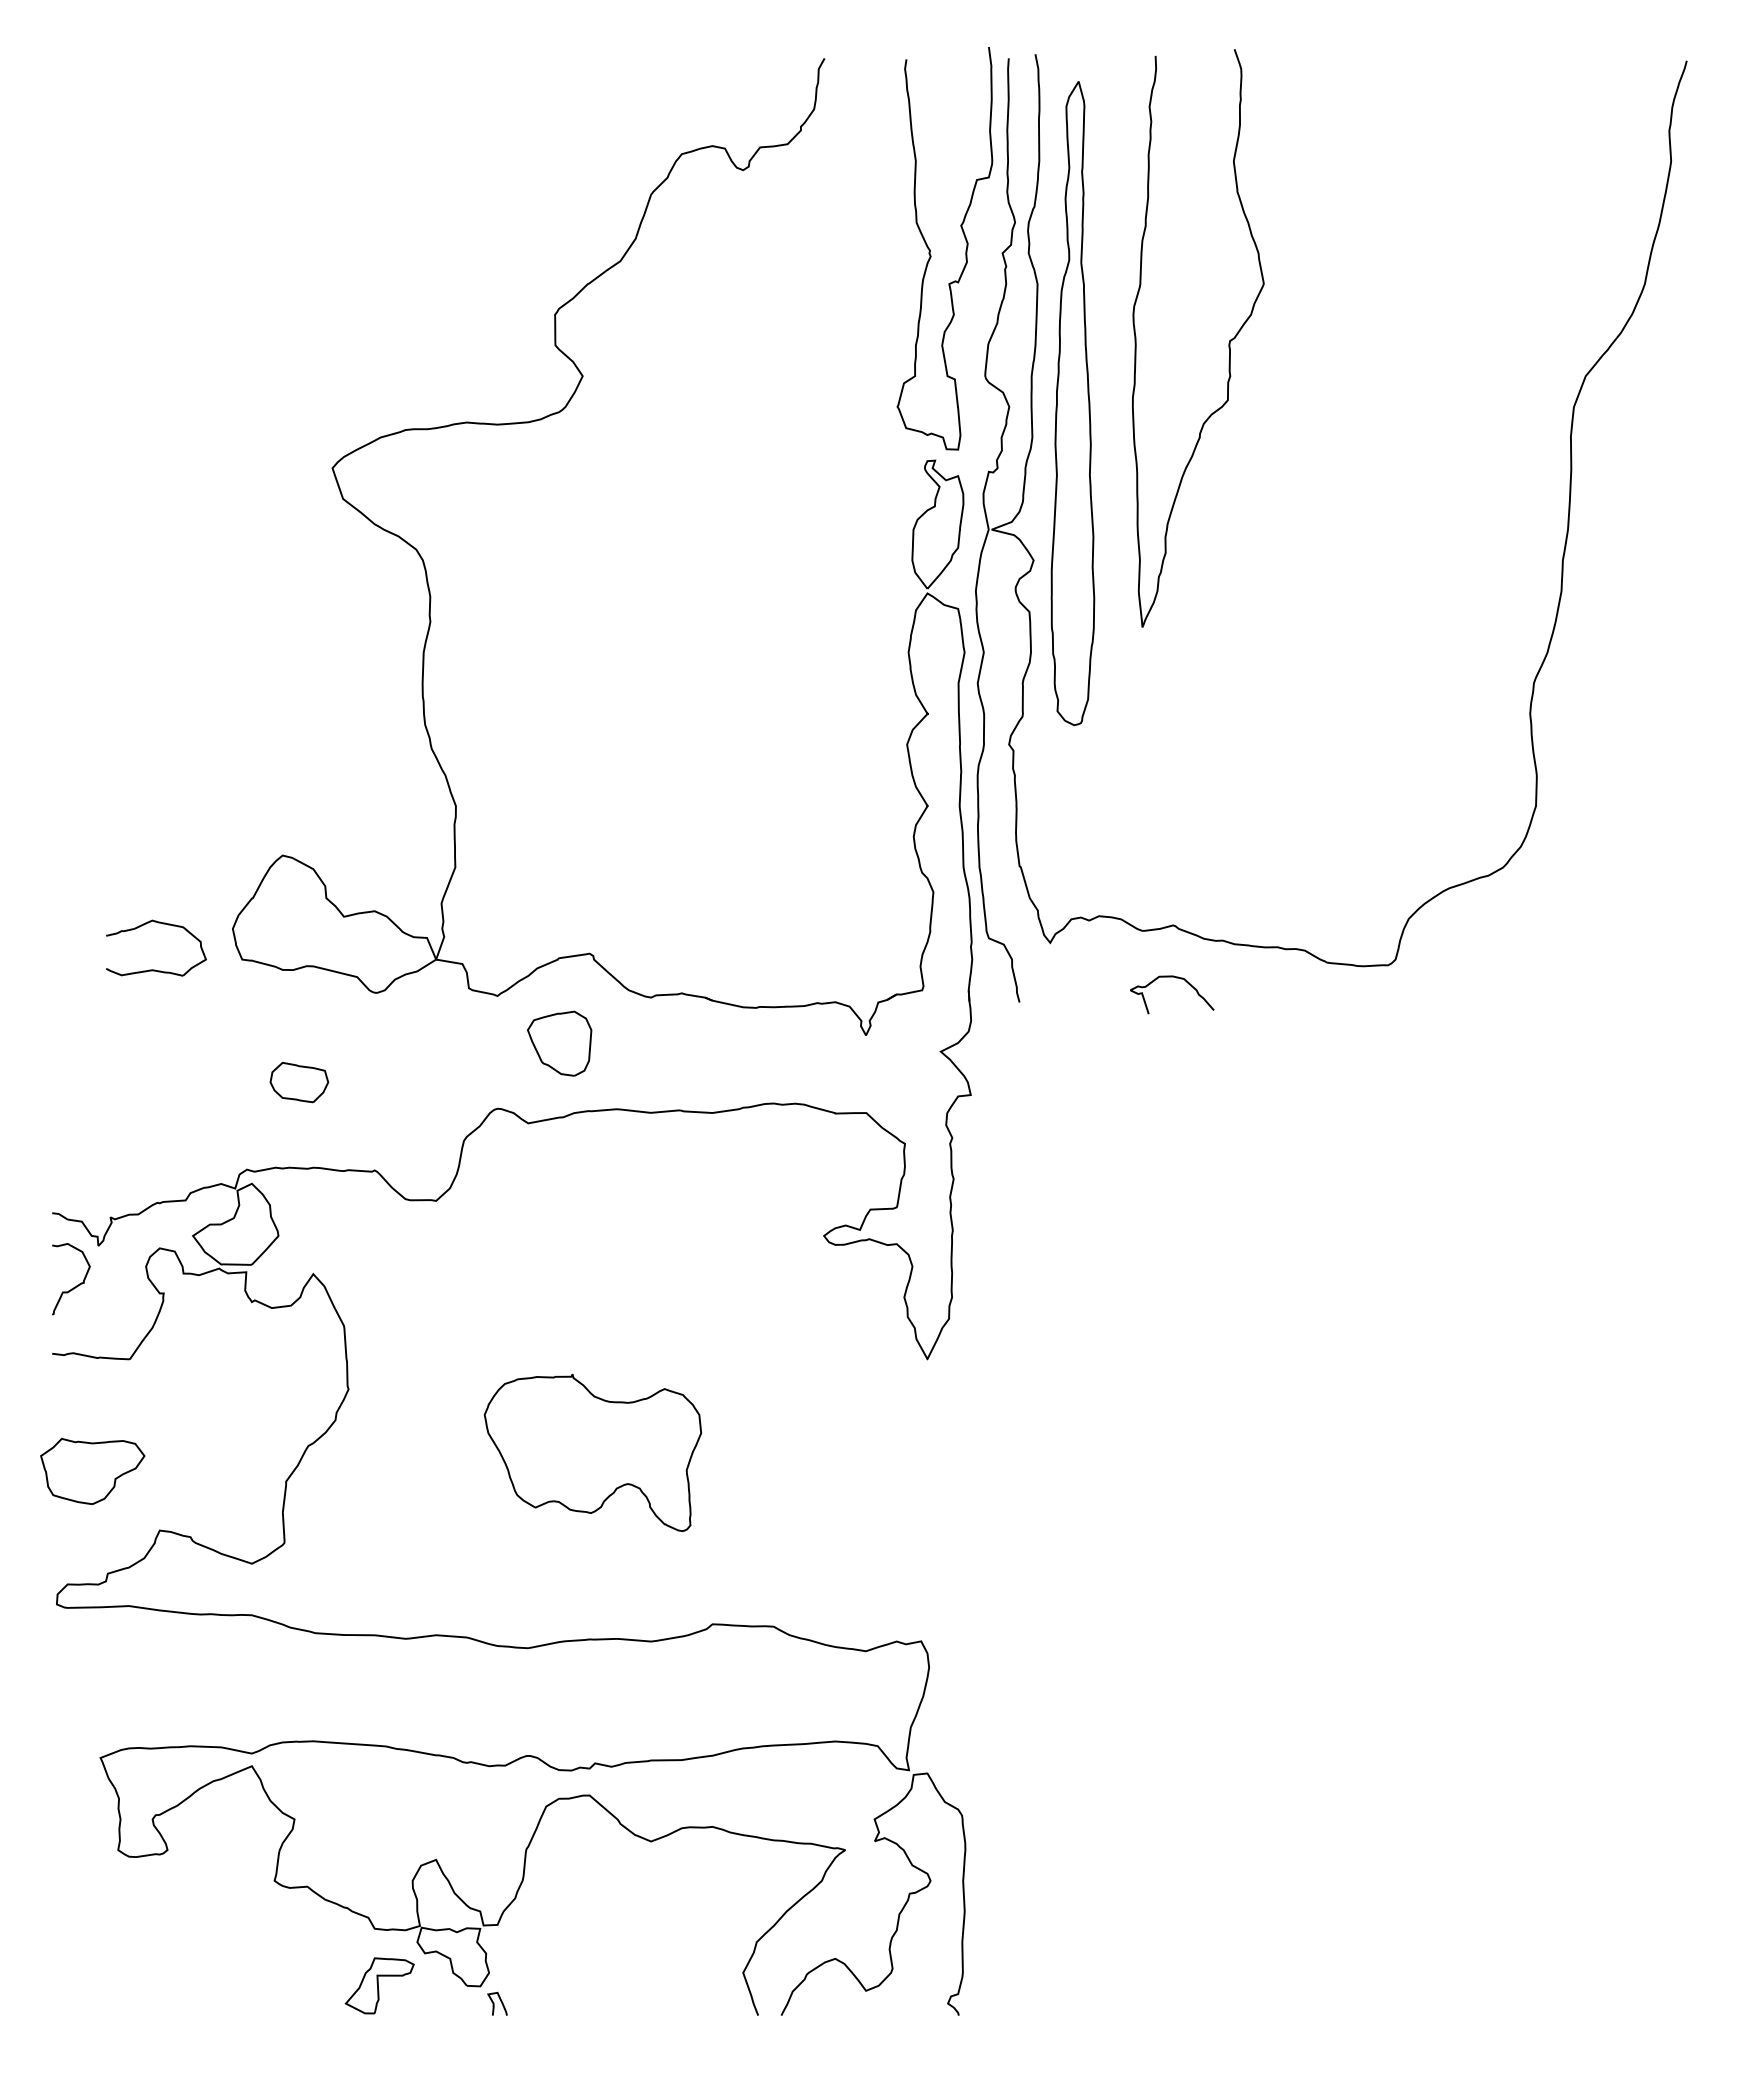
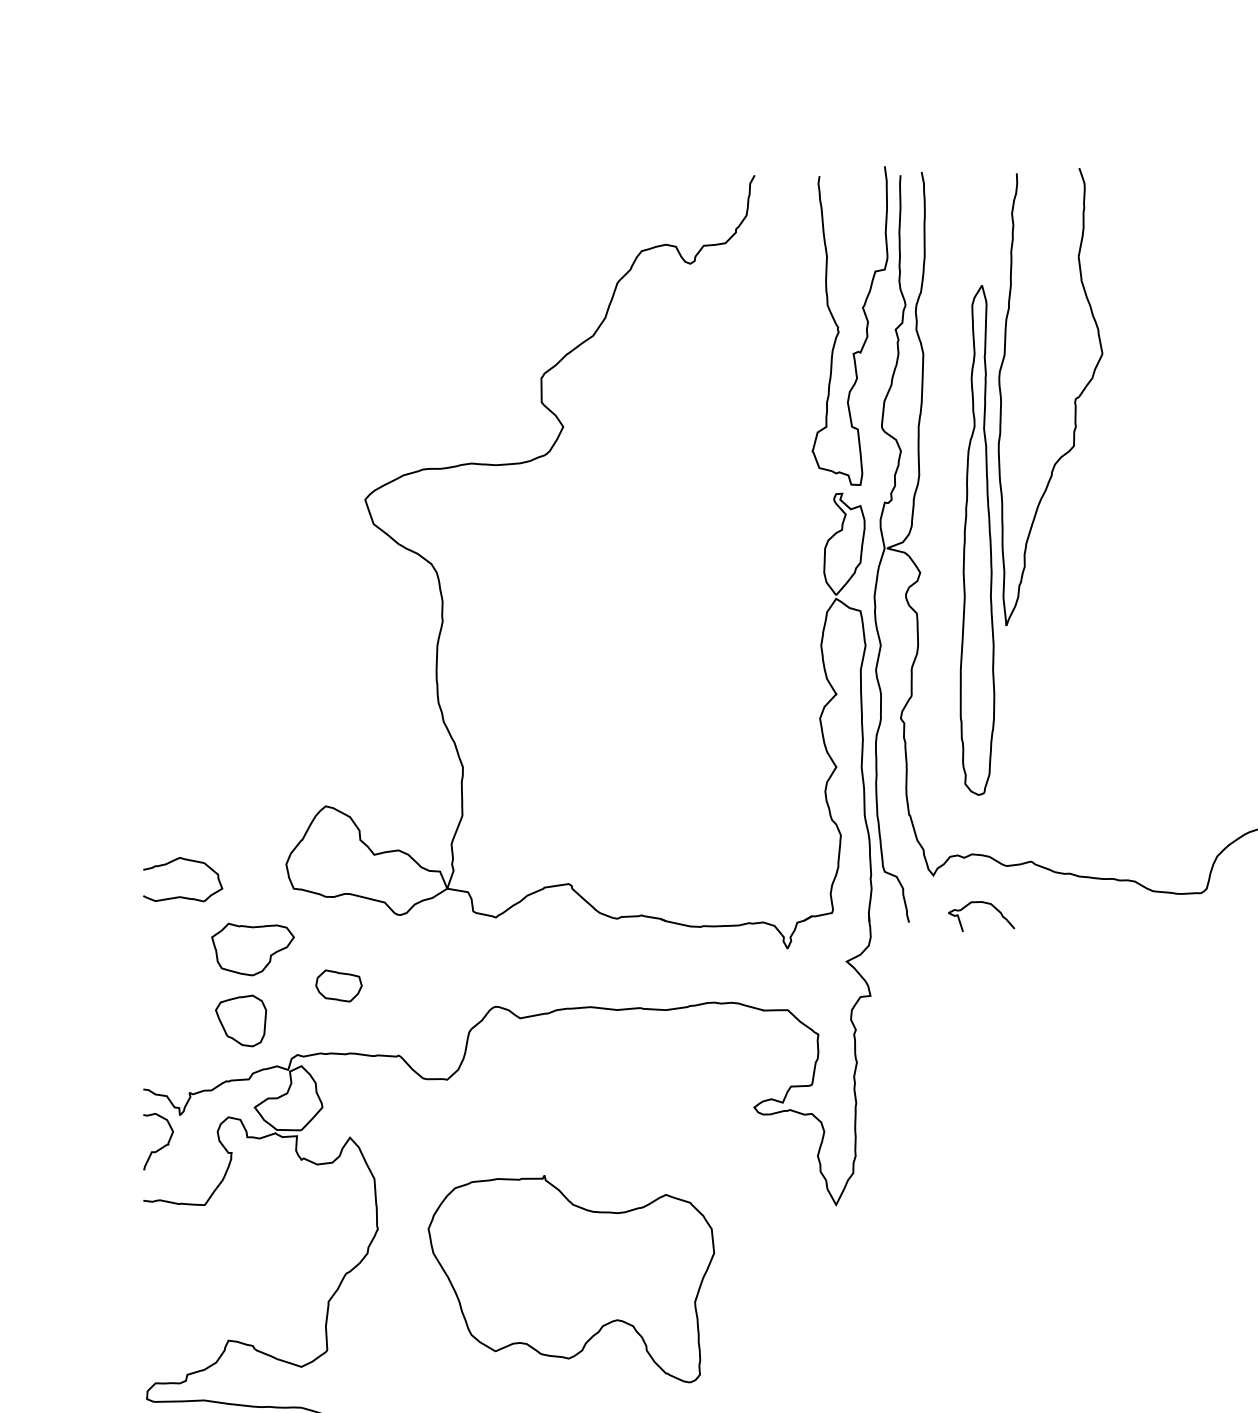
part: (1072, 403) -> (977, 540), moved
part: (155, 969) -> (182, 896), moved
curve: (1176, 978) -> (985, 903), moved
part: (559, 1043) -> (240, 1020), moved
part: (592, 1452) -> (571, 1278), size x1.67
part: (92, 1471) -> (252, 949), moved

